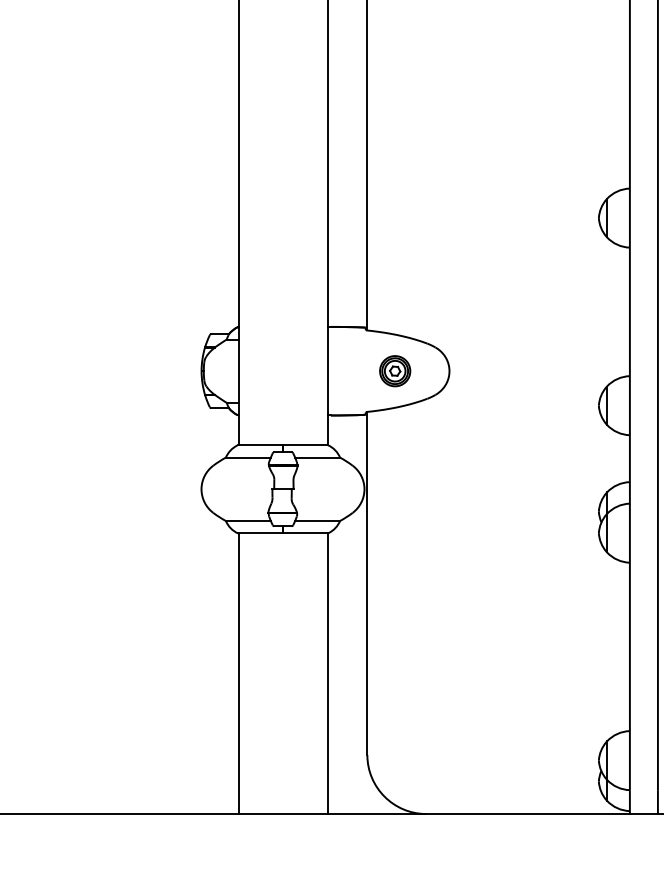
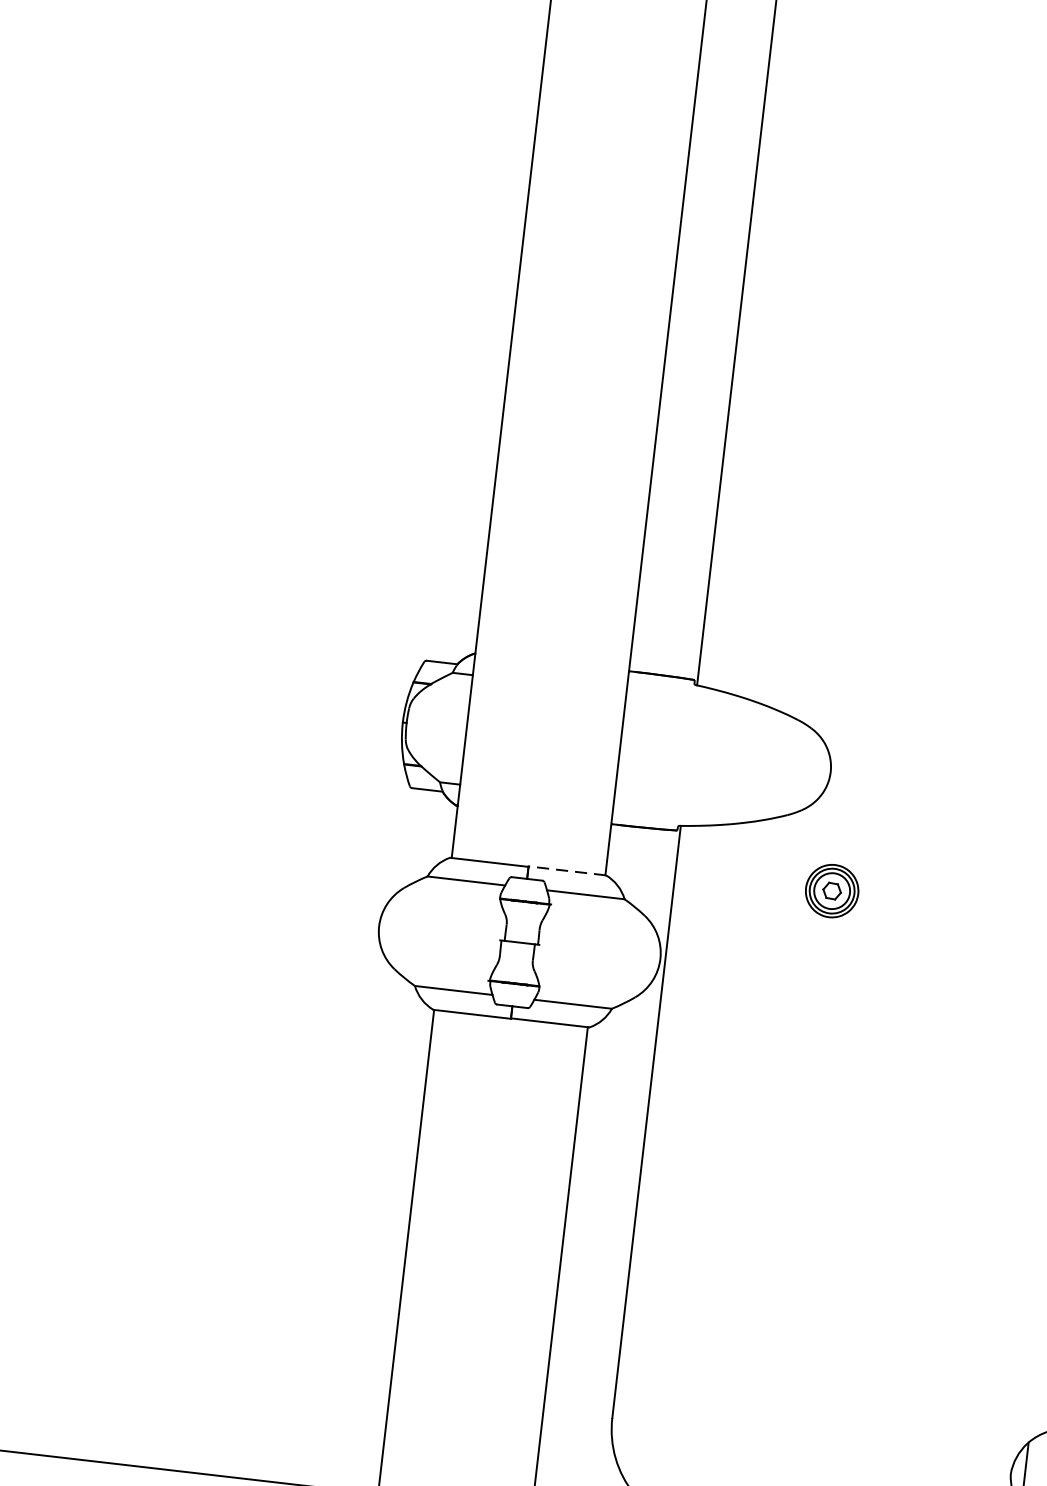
part: (395, 371) -> (832, 891), moved
line: (304, 445) -> (565, 871), solid -> dashed

